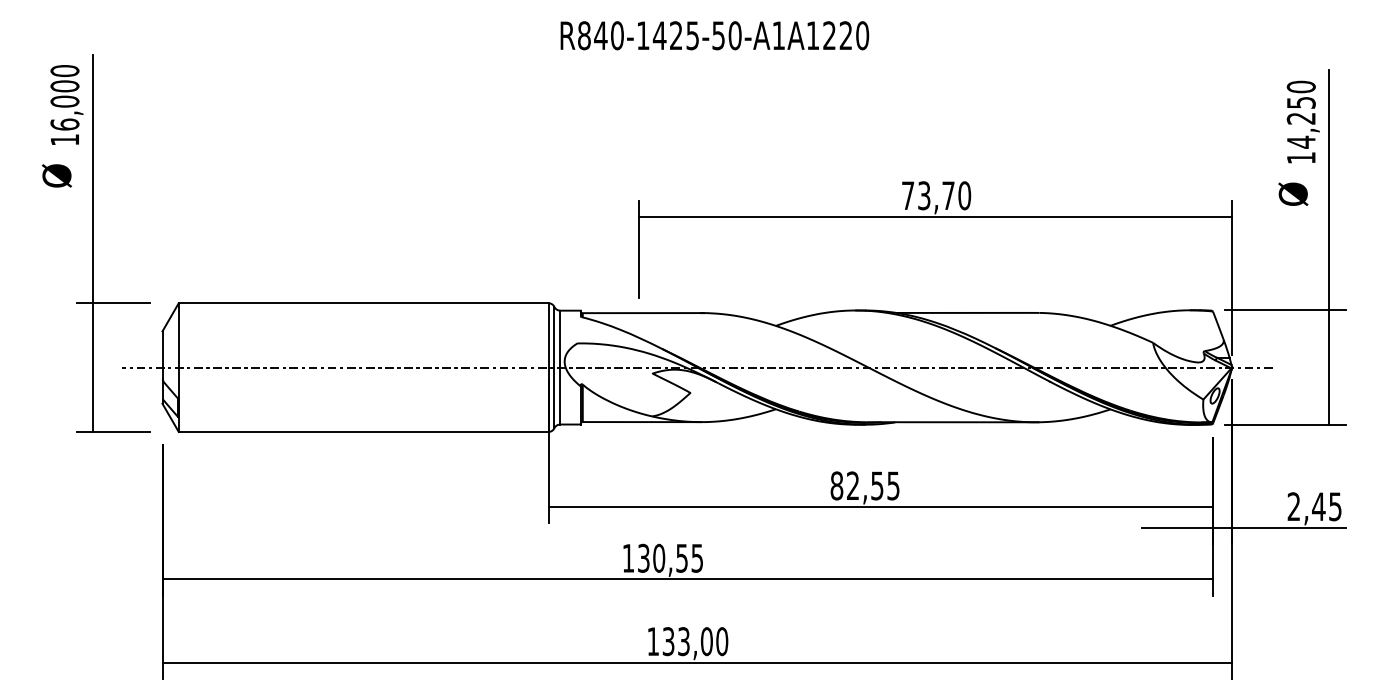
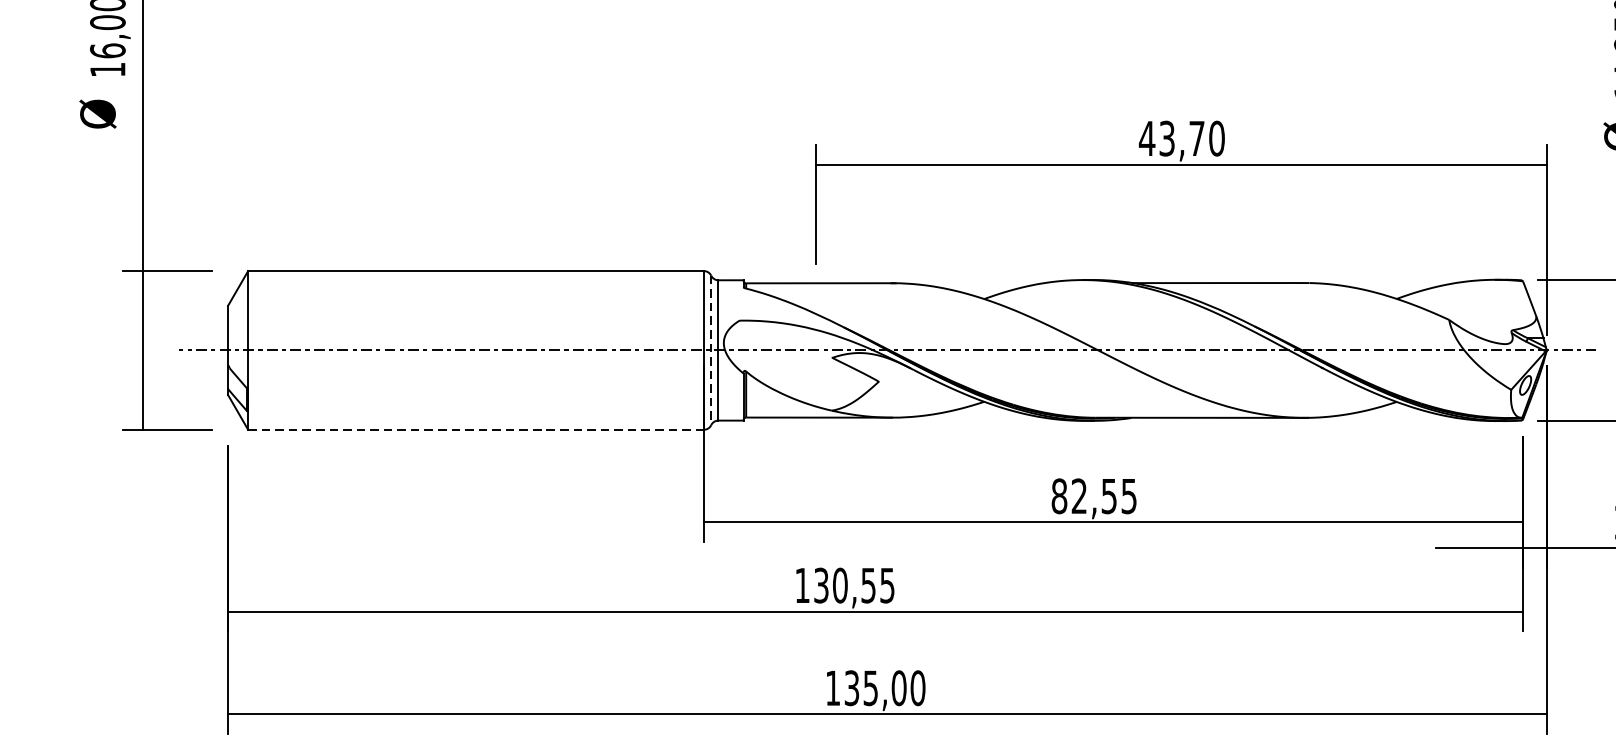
text: (907, 195) -> (1146, 138), 73,70 -> 43,70
line: (554, 367) -> (711, 350), solid -> dashed
line: (363, 431) -> (475, 429), solid -> dashed
text: (683, 641) -> (870, 688), 133,00 -> 135,00

